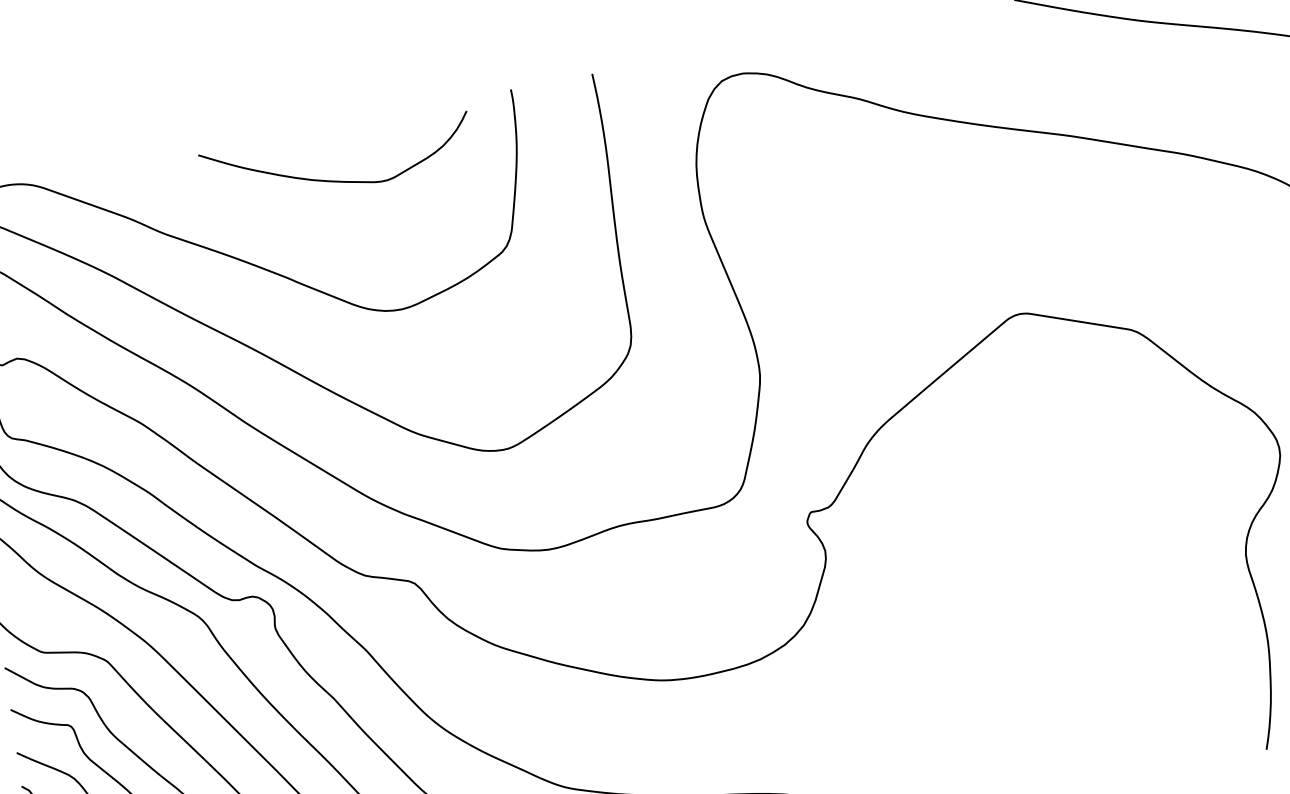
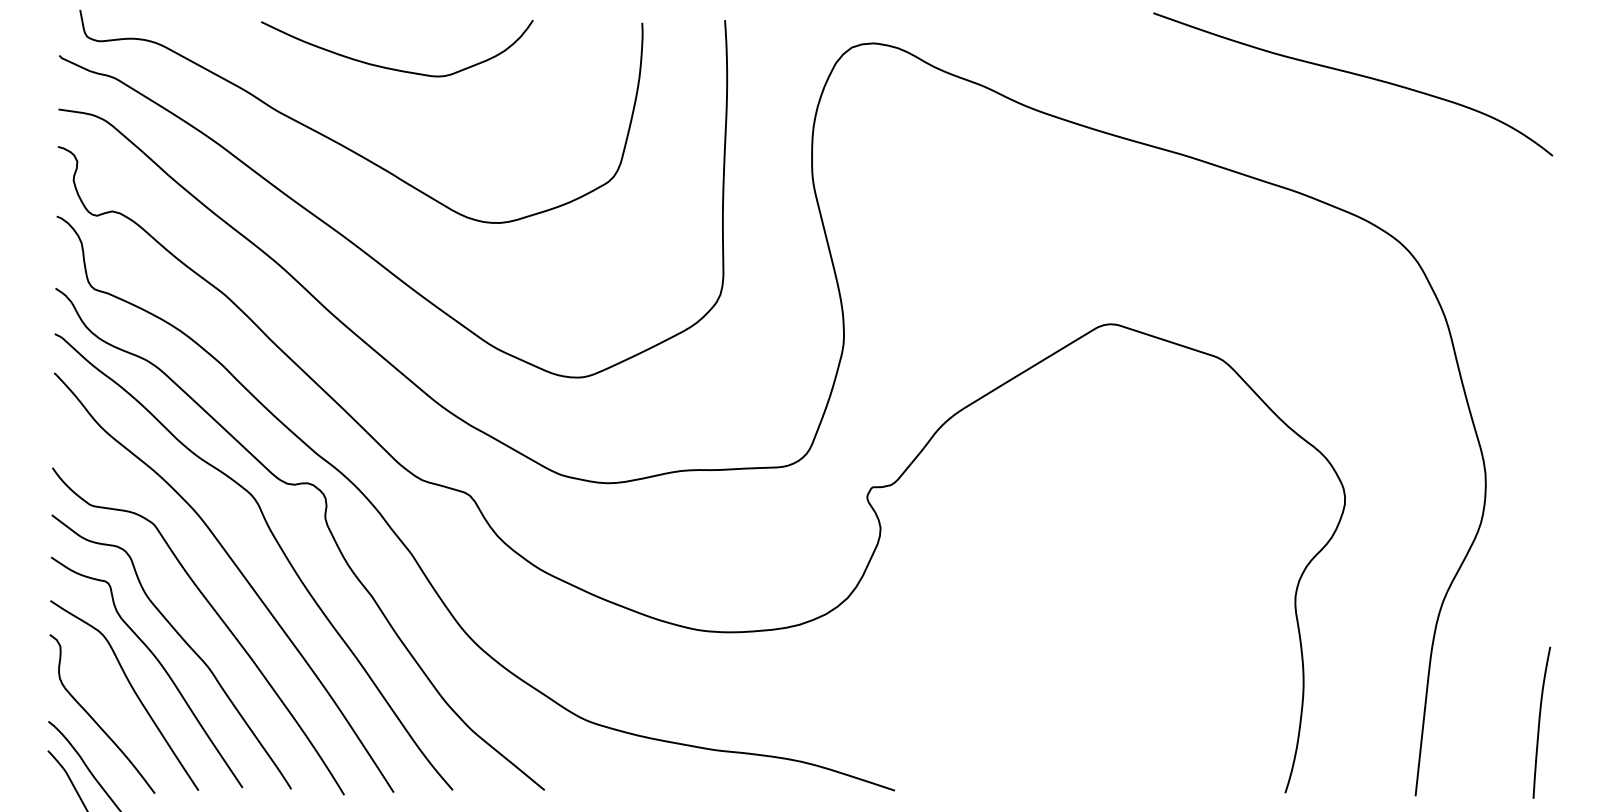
curve: (337, 180) -> (394, 68), moved

